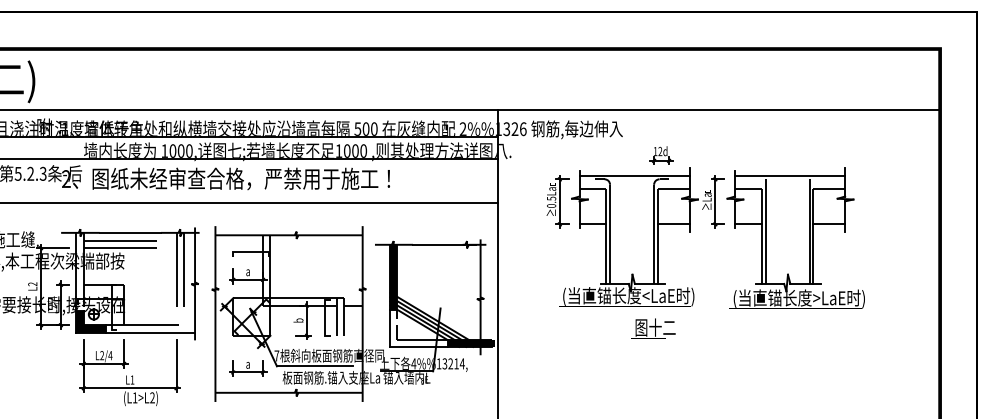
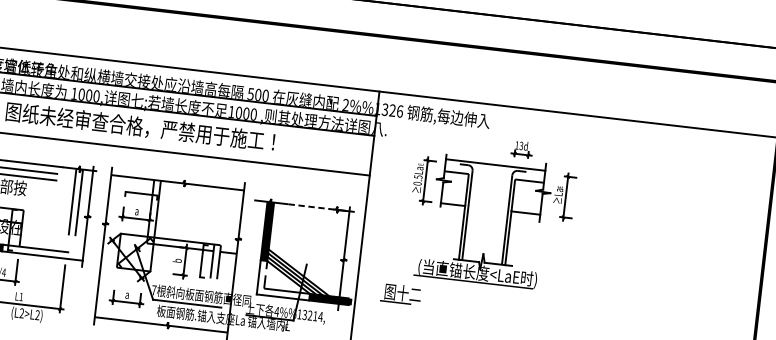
text: (660, 152) -> (521, 146), 12d -> 13d
part: (795, 237) -> (634, 237), removed
line: (439, 244) -> (312, 206), solid -> dashed
text: (653, 328) -> (401, 293), moved
text: (134, 397) -> (21, 312), (L1>L2) -> (L2>L2)

